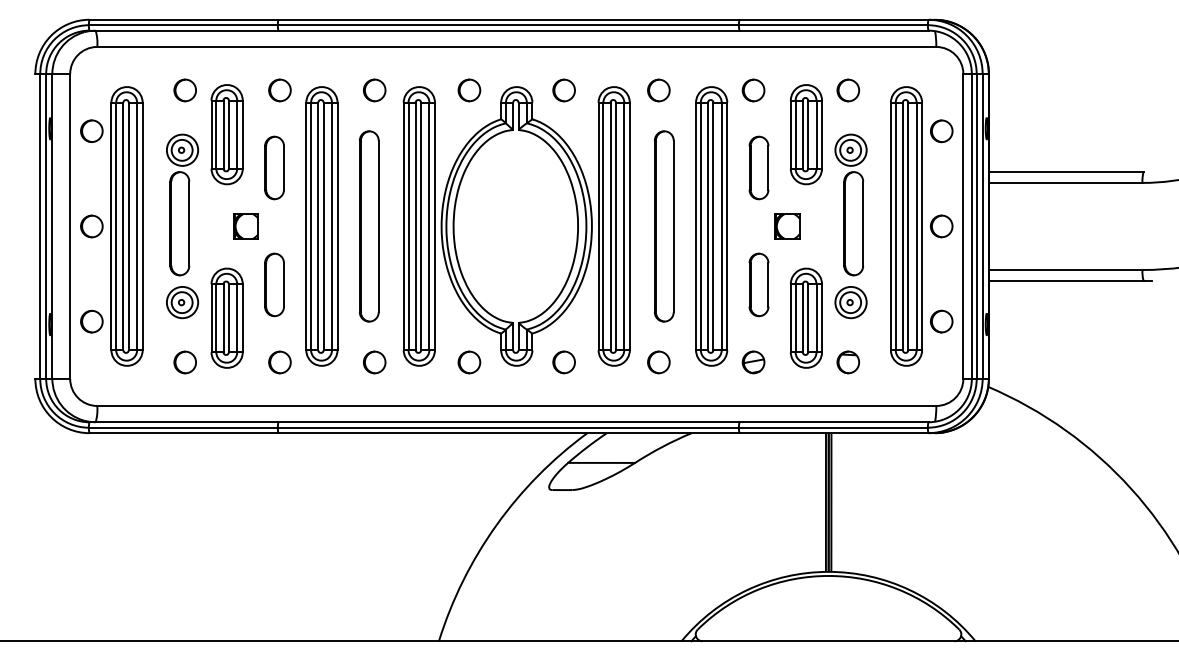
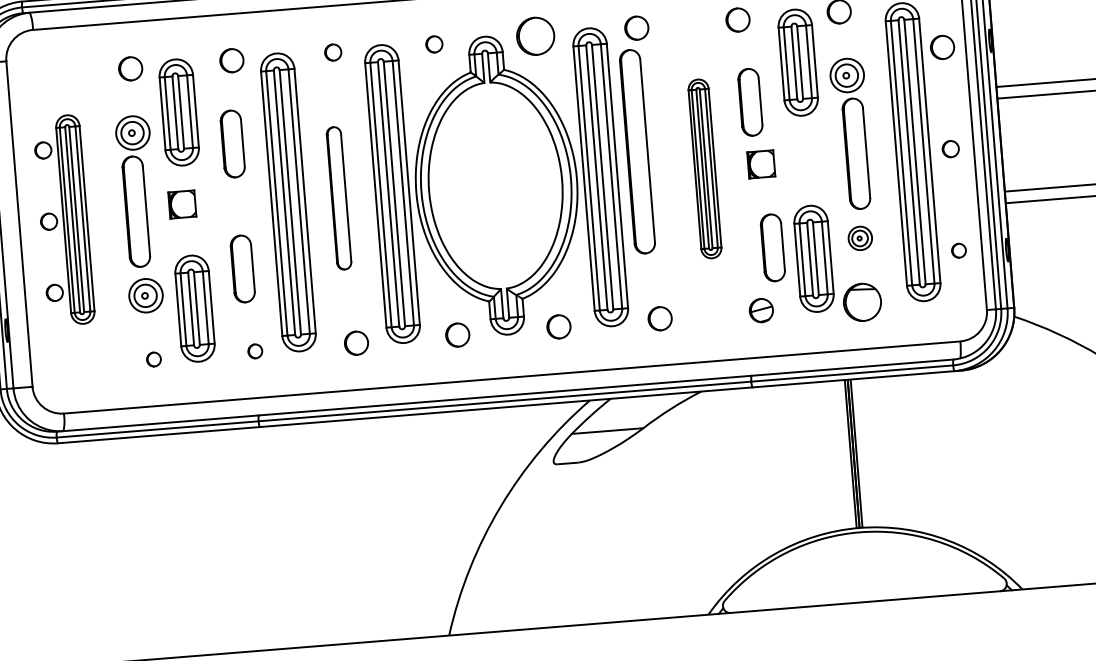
part: (374, 90) -> (332, 52), size x0.7
part: (469, 90) -> (434, 44), size x0.7
part: (563, 90) -> (534, 36), size x1.6
part: (111, 226) -> (63, 220), size x0.7
part: (245, 226) -> (181, 204), moved
part: (369, 226) -> (339, 198), size x0.7
part: (664, 226) -> (637, 151), moved
part: (711, 226) -> (704, 168), size x0.6
part: (787, 226) -> (761, 164), moved
part: (941, 226) -> (950, 149), size x0.7
part: (758, 284) -> (772, 247), moved
part: (850, 302) -> (859, 238), size x0.7
part: (941, 321) -> (958, 250), size x0.6
part: (184, 362) -> (153, 359), size x0.6
part: (279, 362) -> (254, 351), size x0.6
part: (848, 362) -> (862, 302), size x1.6

